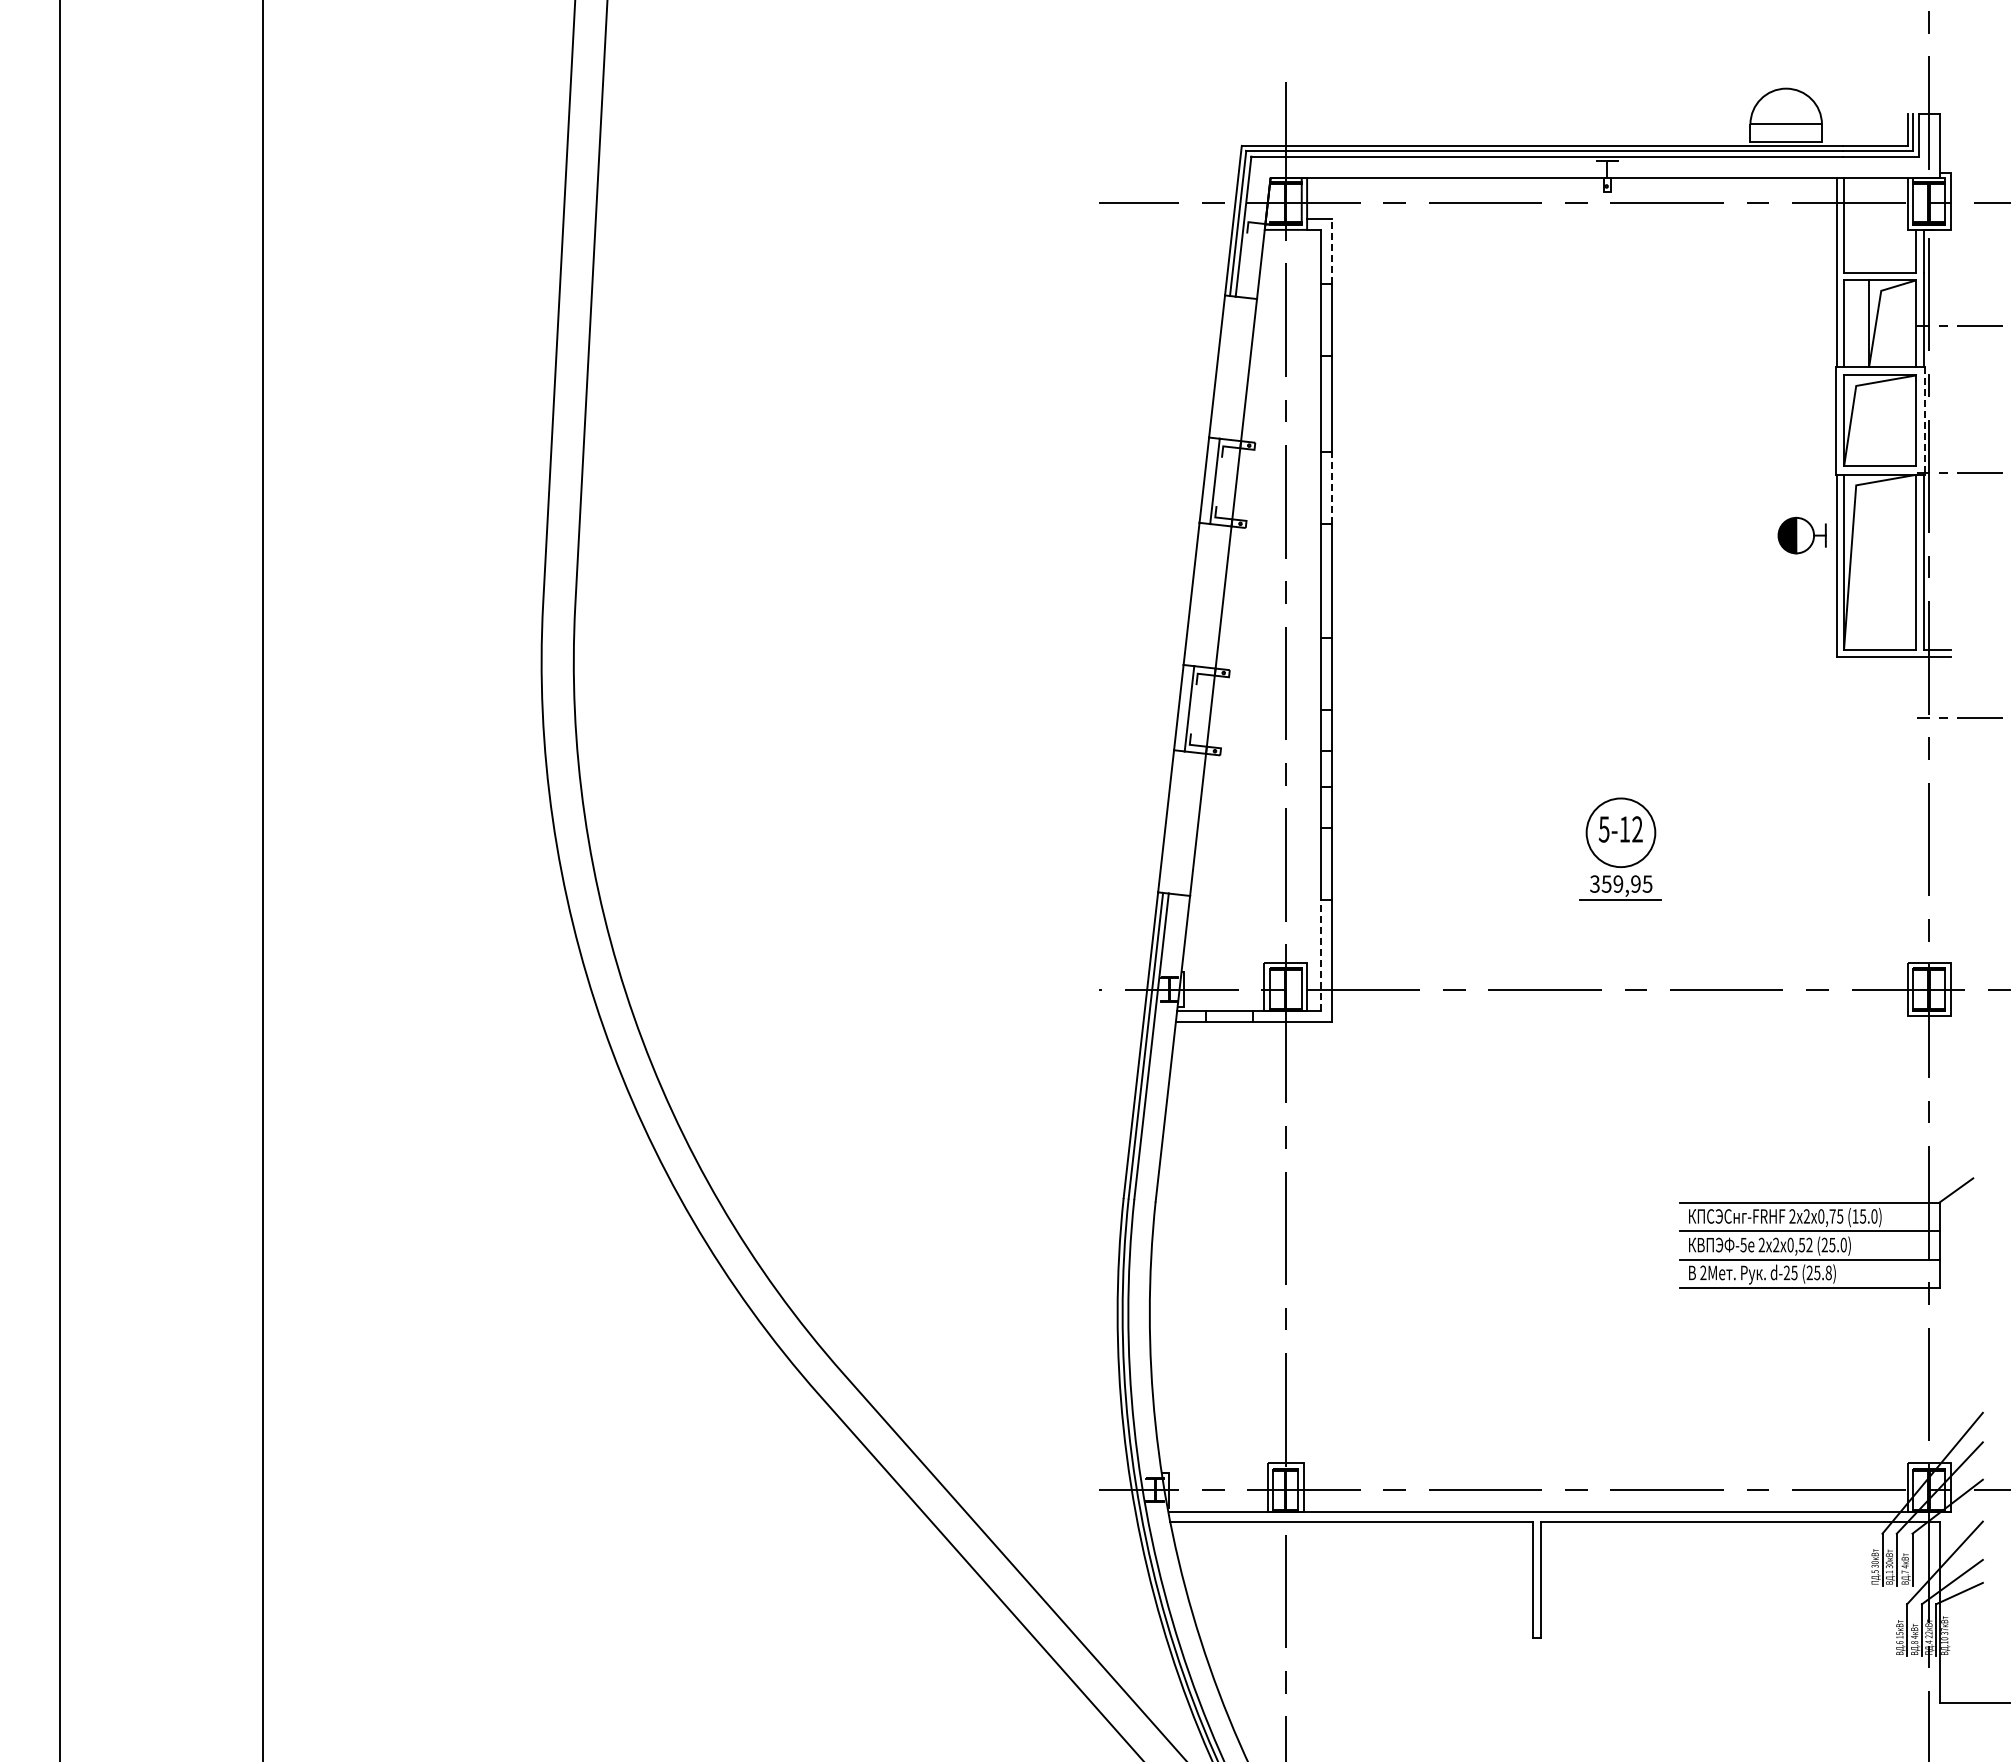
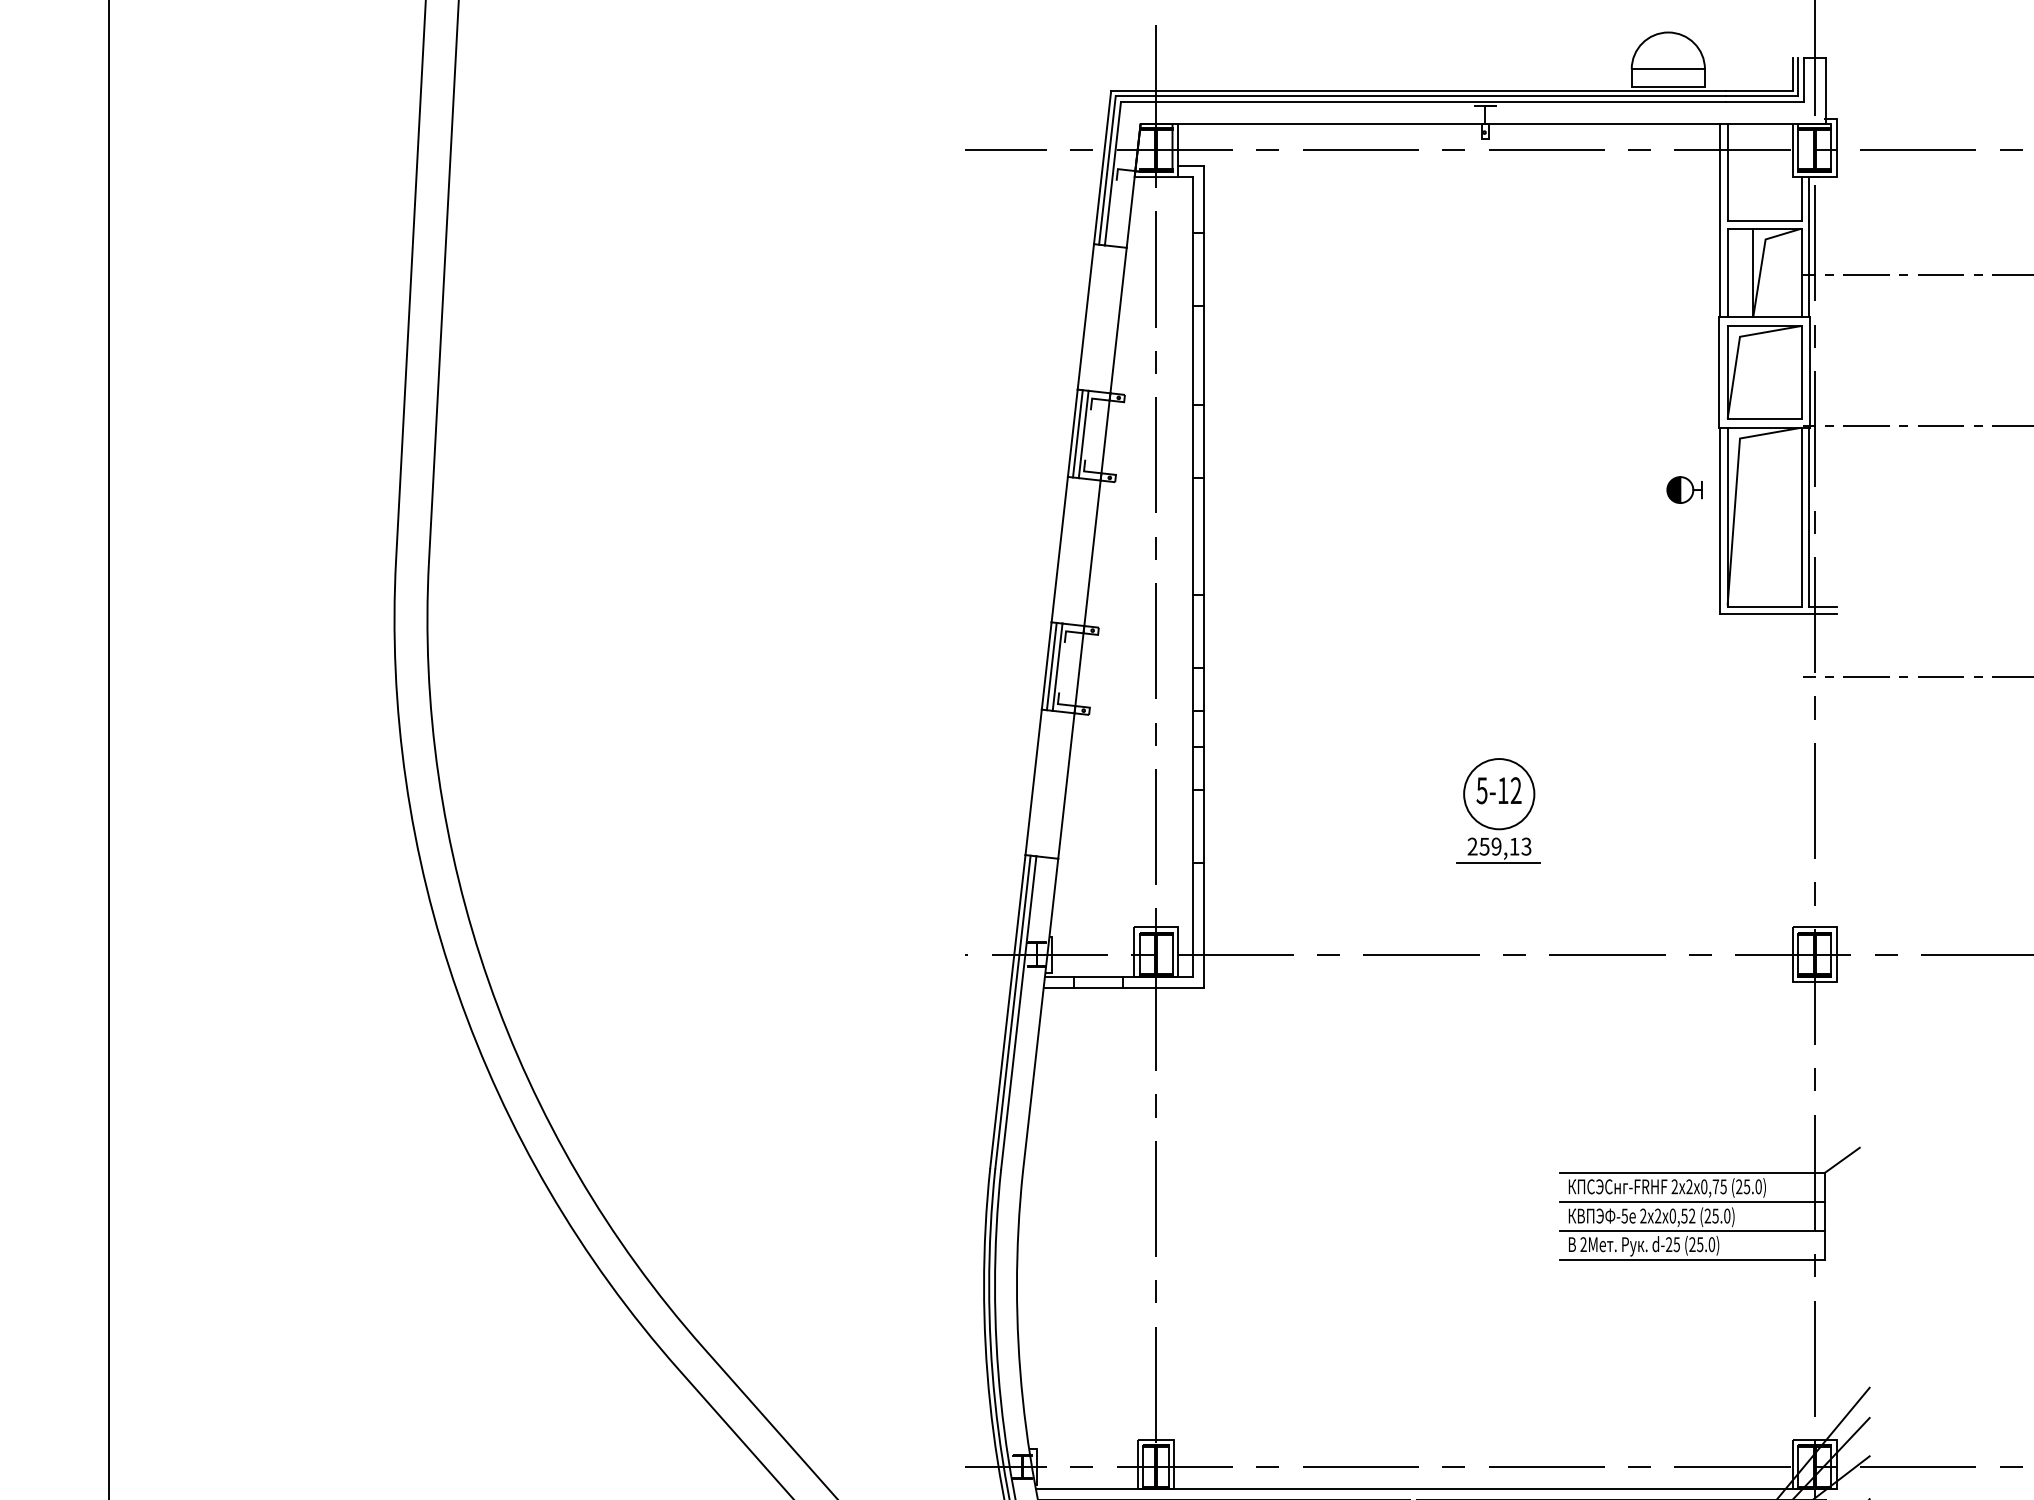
line: (1332, 251) -> (1203, 199), dashed -> solid
line: (1924, 420) -> (1809, 372), dashed -> solid
line: (1209, 480) -> (1078, 433), added
line: (1332, 488) -> (1203, 441), dashed -> solid
part: (1801, 535) -> (1684, 489), size x0.71
line: (1183, 707) -> (1051, 665), added
text: (1621, 883) -> (1499, 846), 359,95 -> 259,13
line: (1321, 955) -> (1192, 919), dashed -> solid
text: (1855, 1216) -> (1739, 1186), (15.0) -> (25.0)
text: (1828, 1272) -> (1711, 1244), (25.8) -> (25.0)

